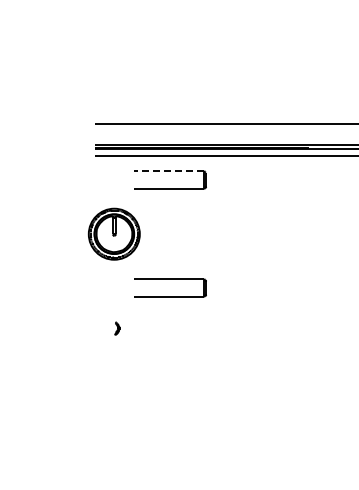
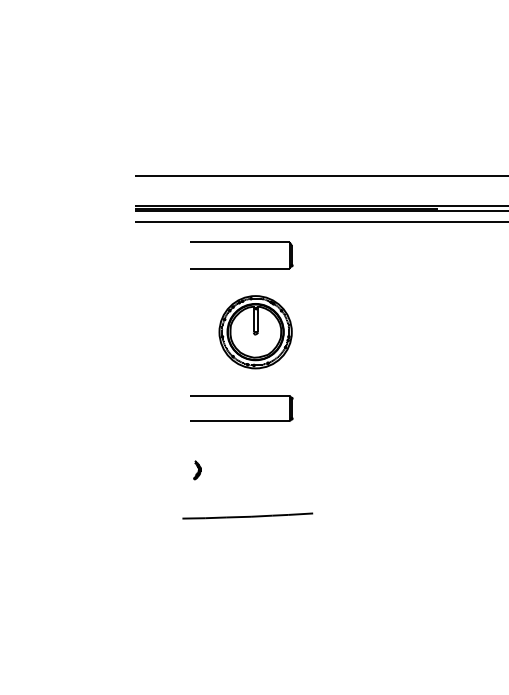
line: (169, 170) -> (240, 241), dashed -> solid
part: (113, 233) -> (254, 331), moved
part: (117, 328) -> (197, 470), moved
line: (174, 363) -> (247, 515), added

